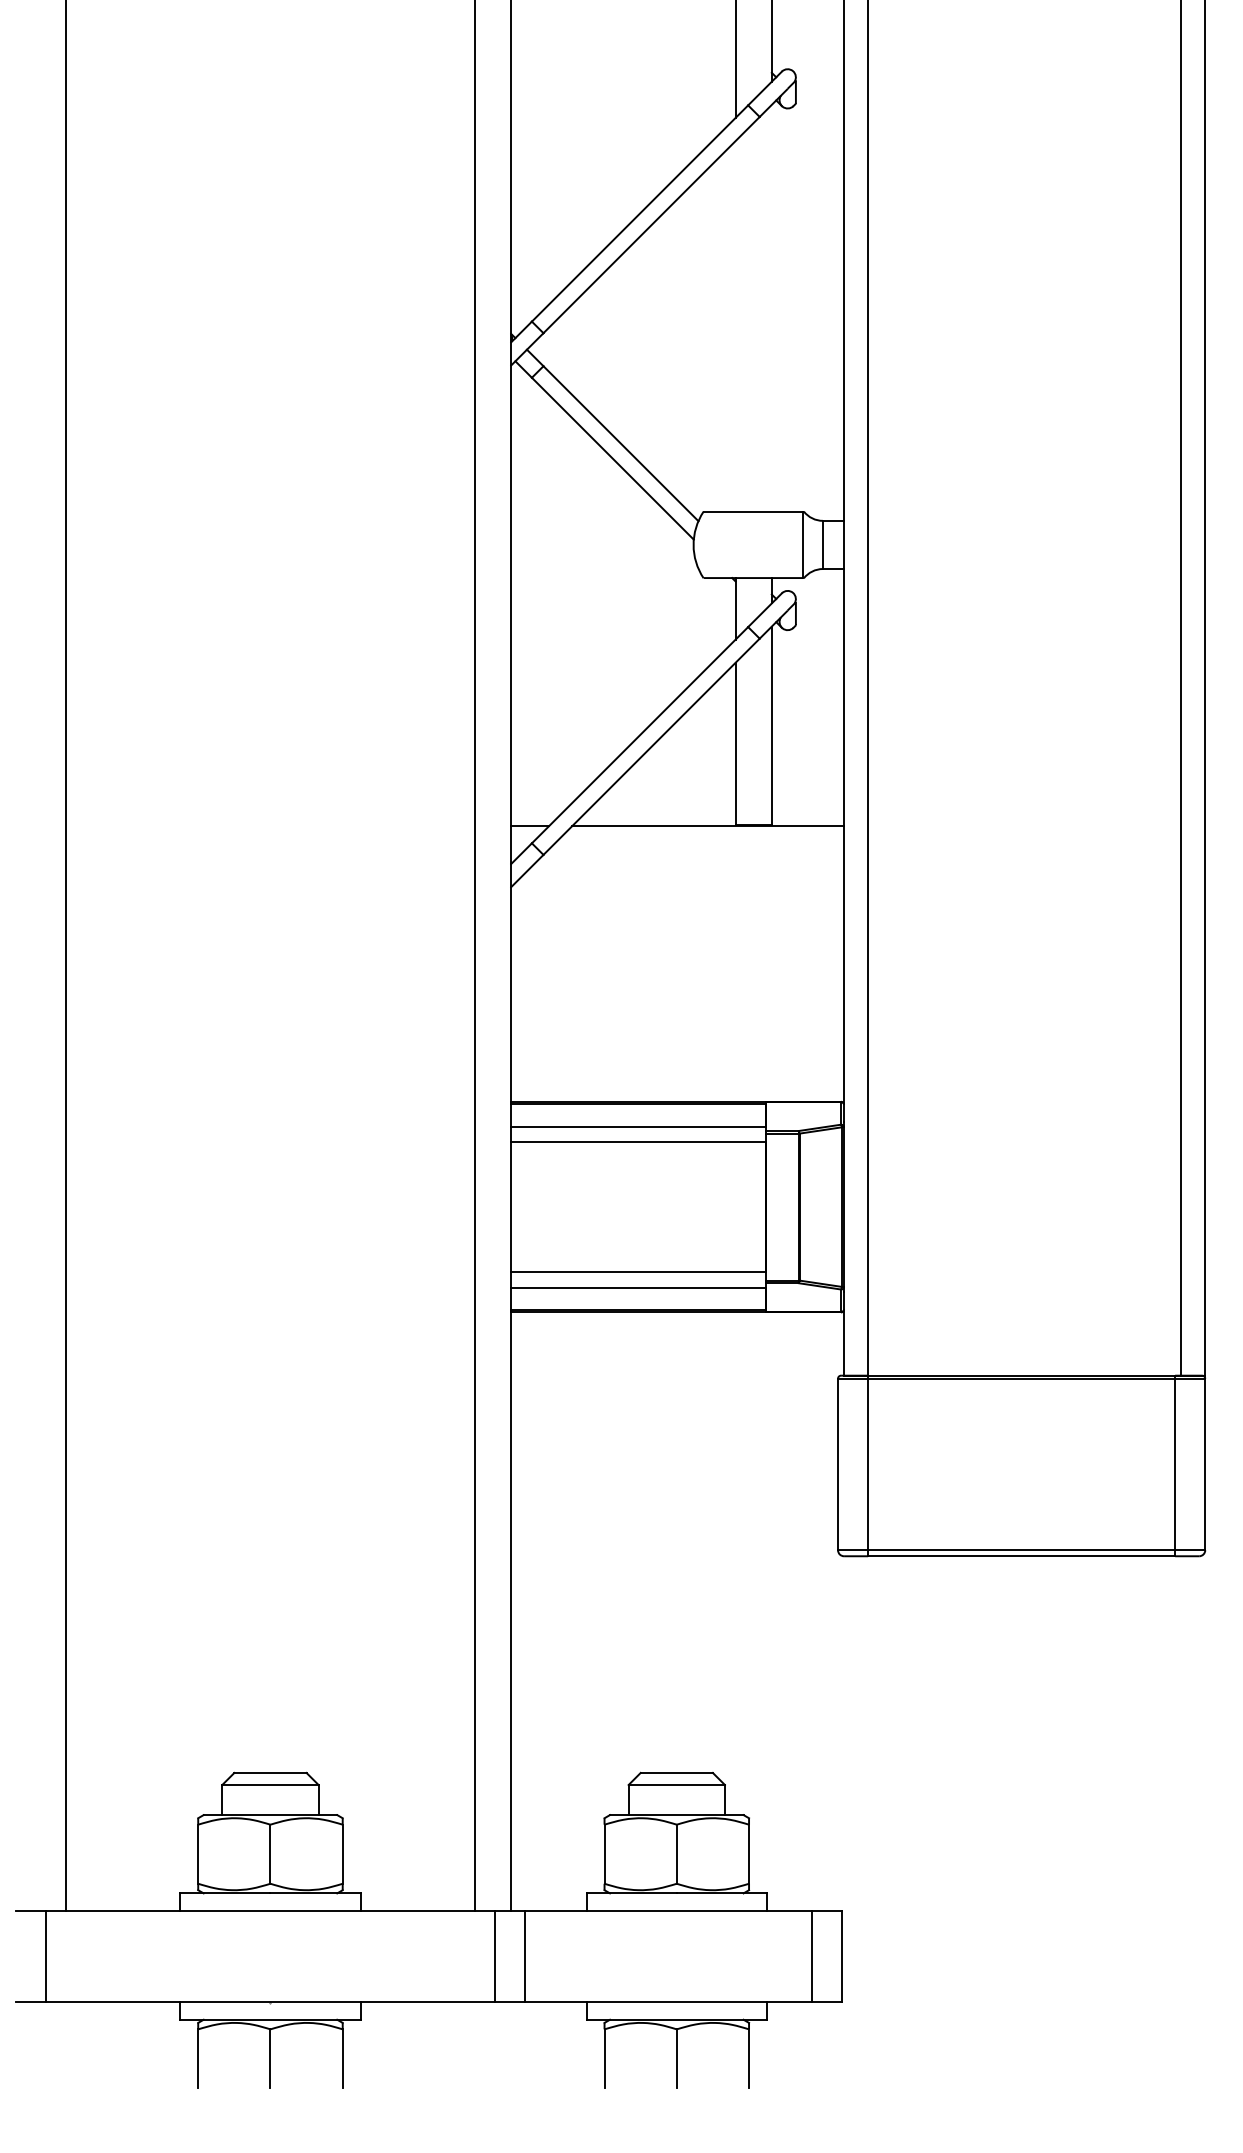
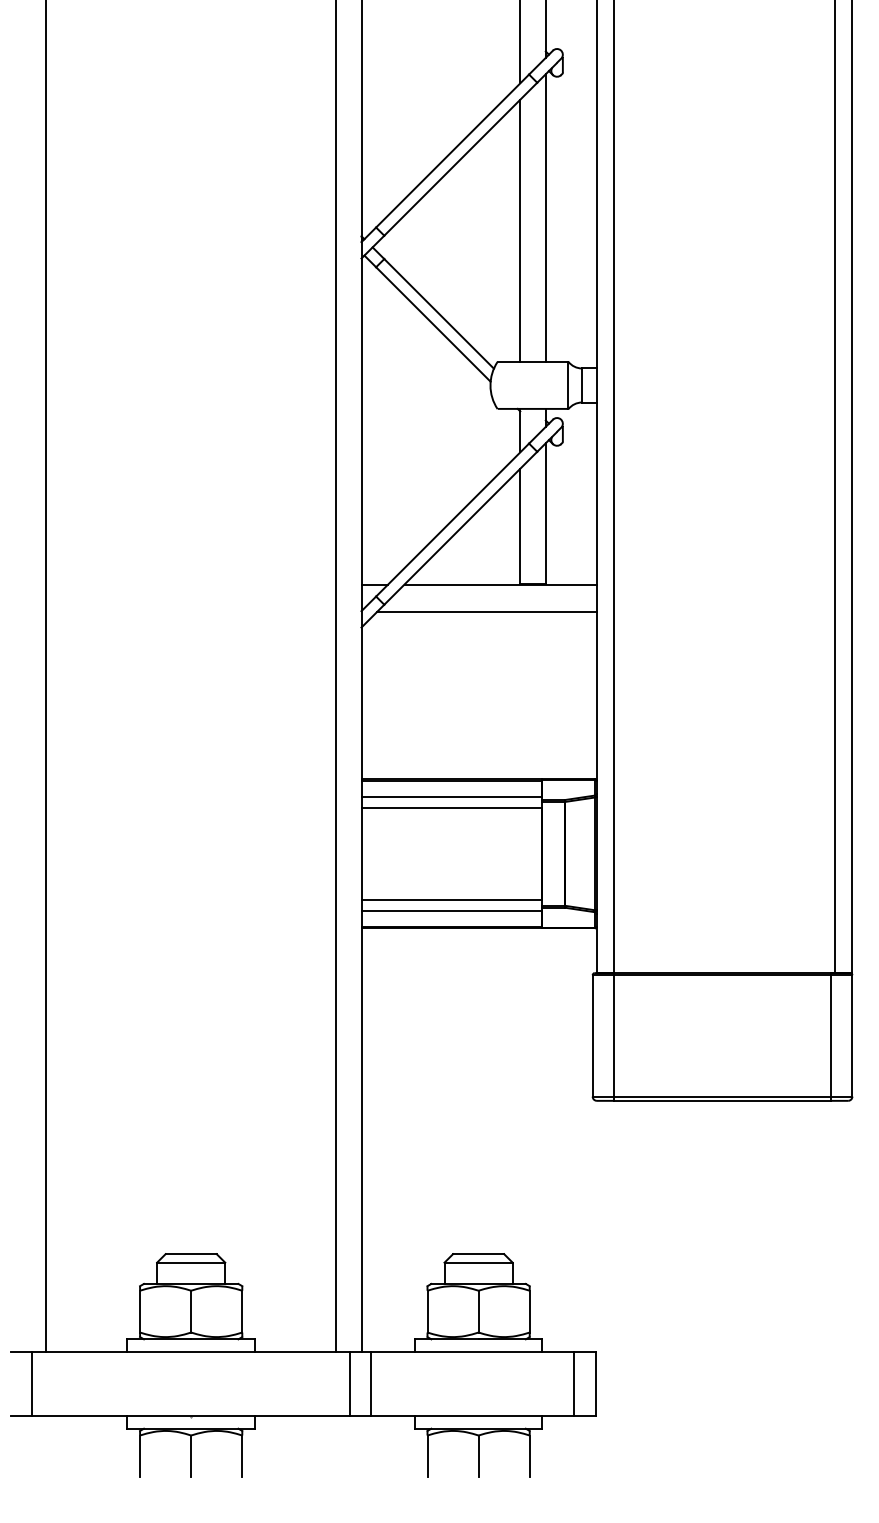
line: (771, 308) -> (545, 218), added
line: (736, 325) -> (520, 230), added
line: (687, 865) -> (486, 612), added

